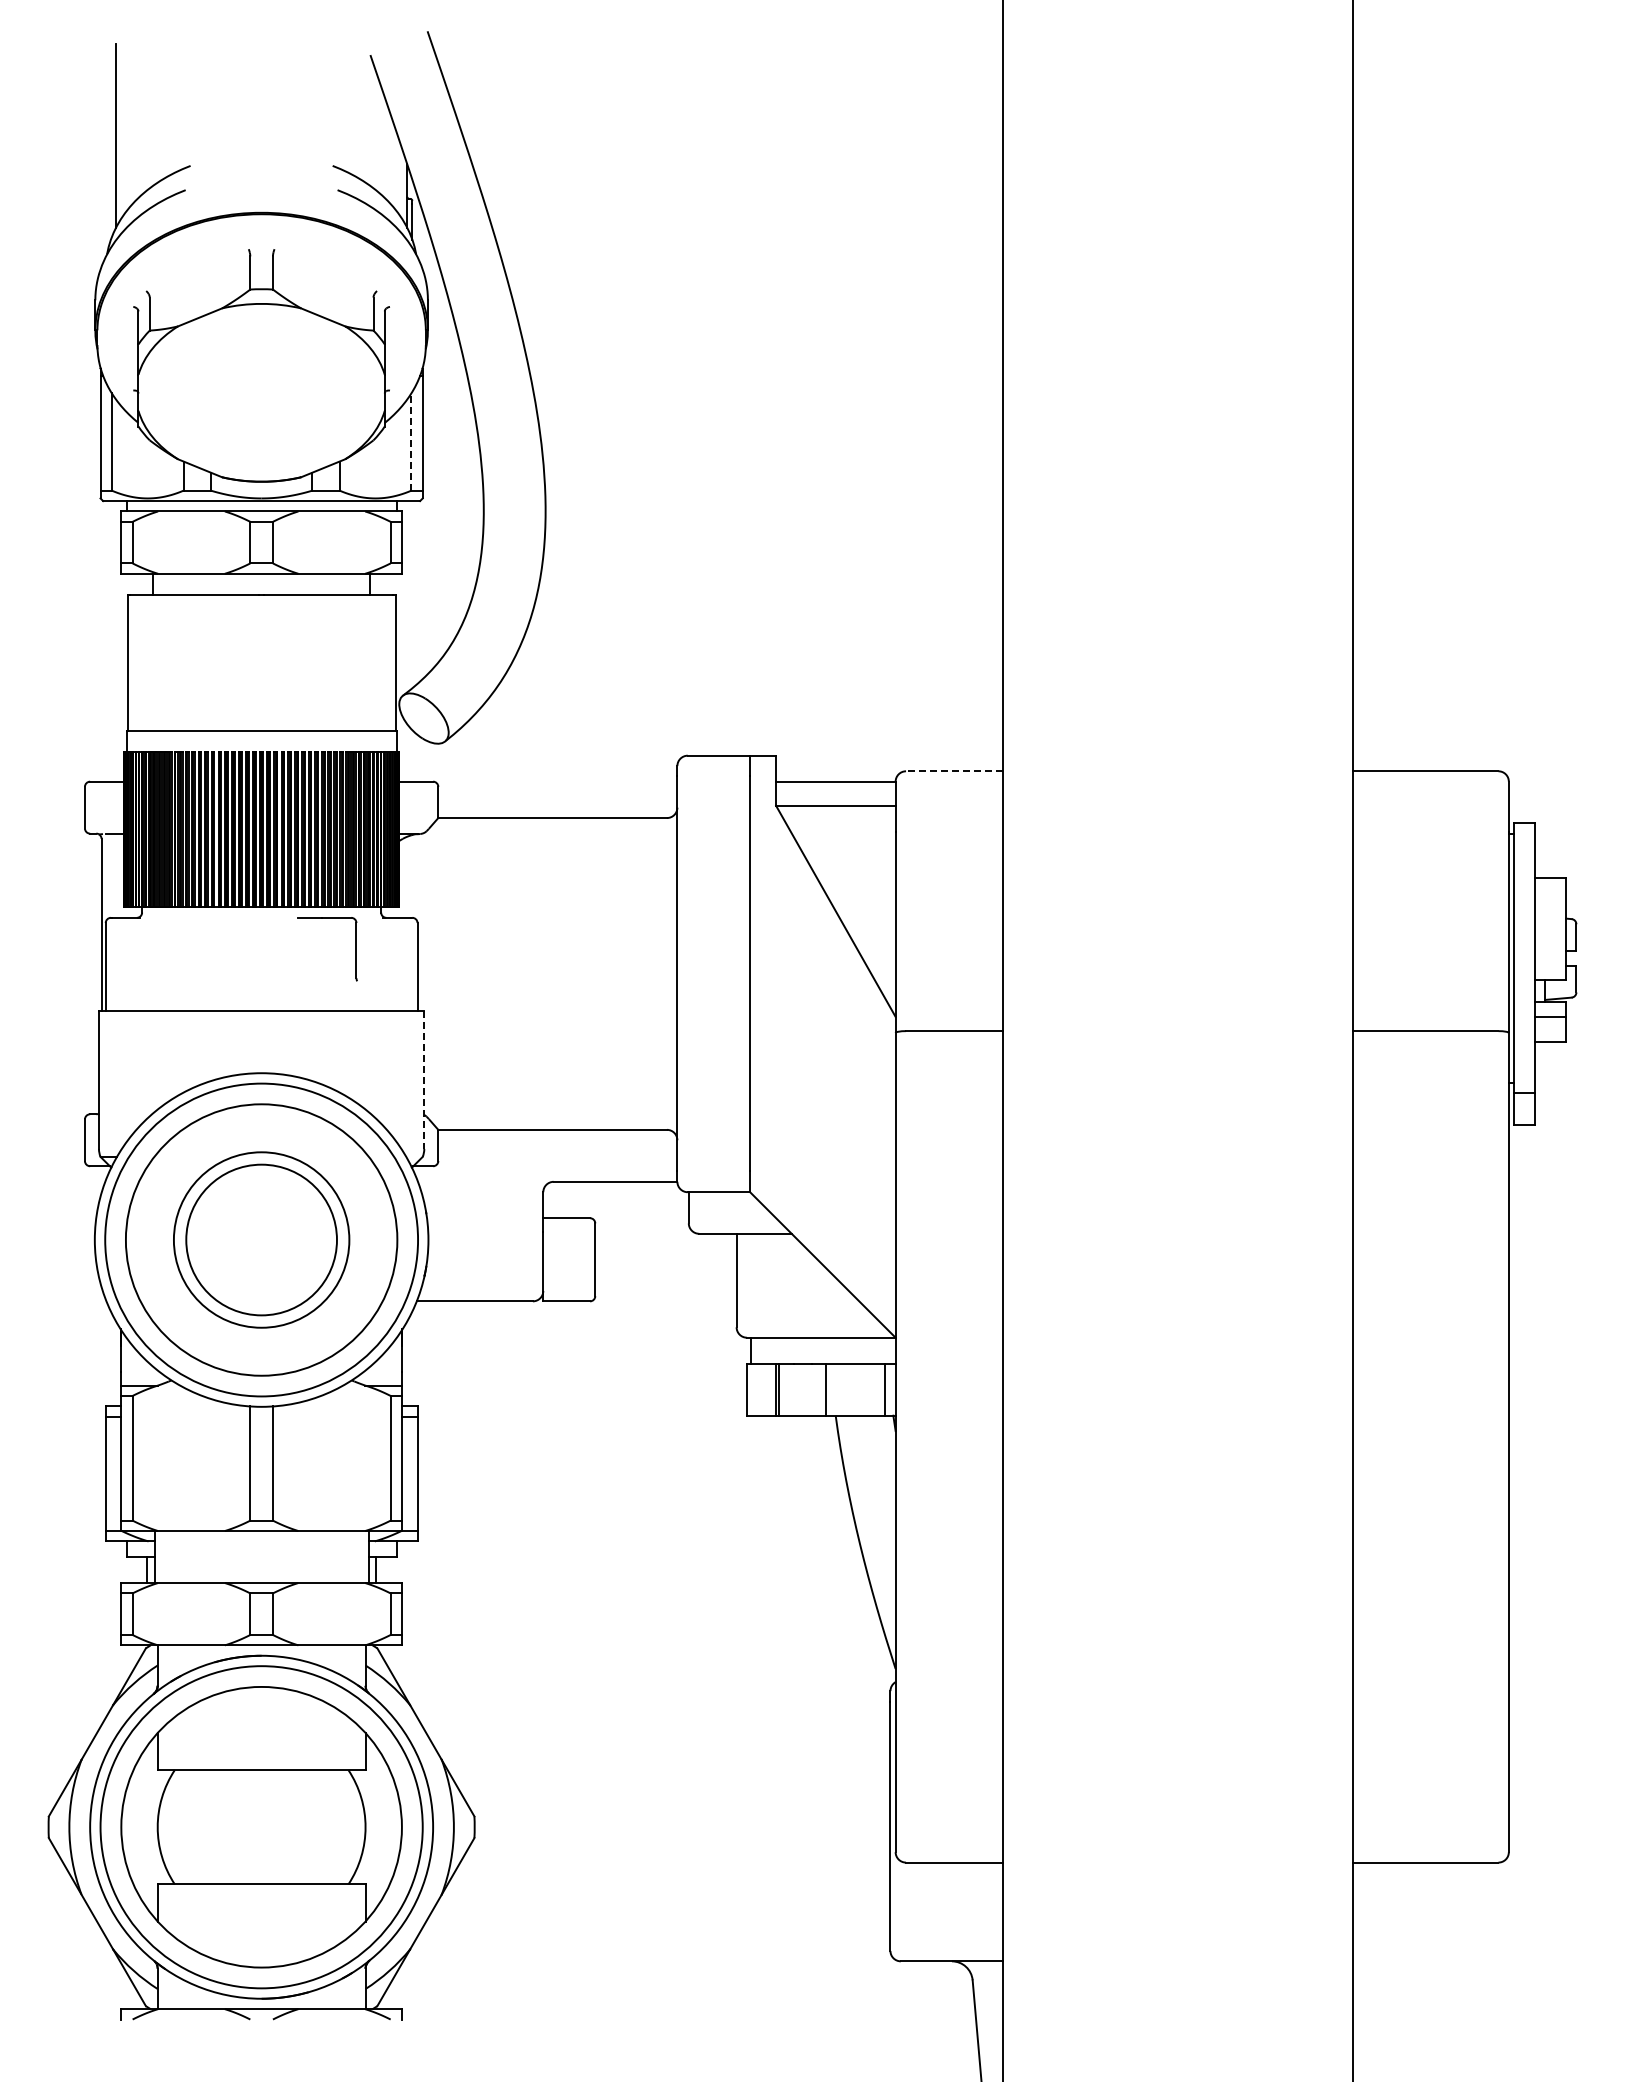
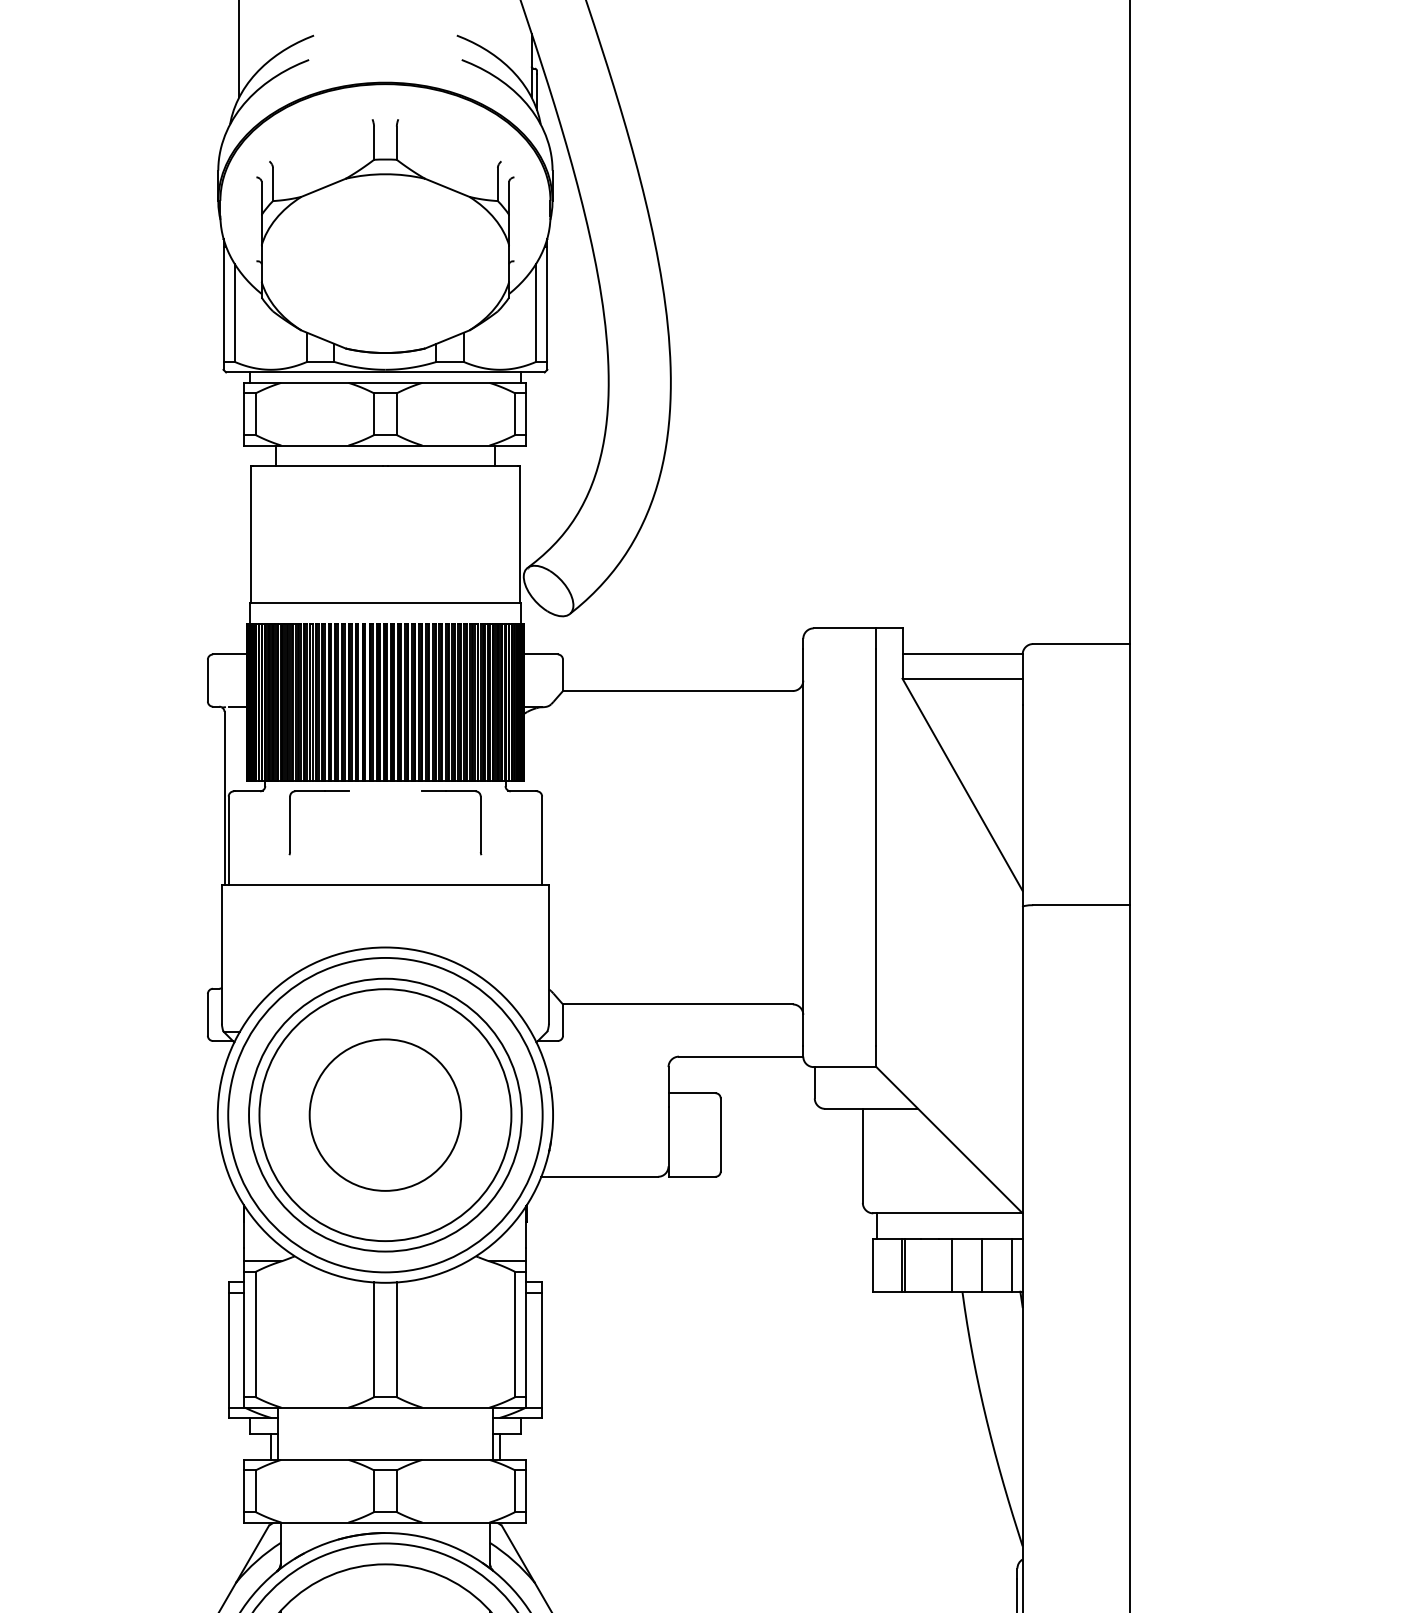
line: (411, 442) -> (536, 313), dashed -> solid
line: (953, 771) -> (1080, 644), dashed -> solid
part: (167, 949) -> (290, 823), added
line: (424, 1080) -> (549, 954), dashed -> solid
circle: (261, 1239) -> (385, 1114), size x1.43
line: (855, 1389) -> (982, 1265), added

